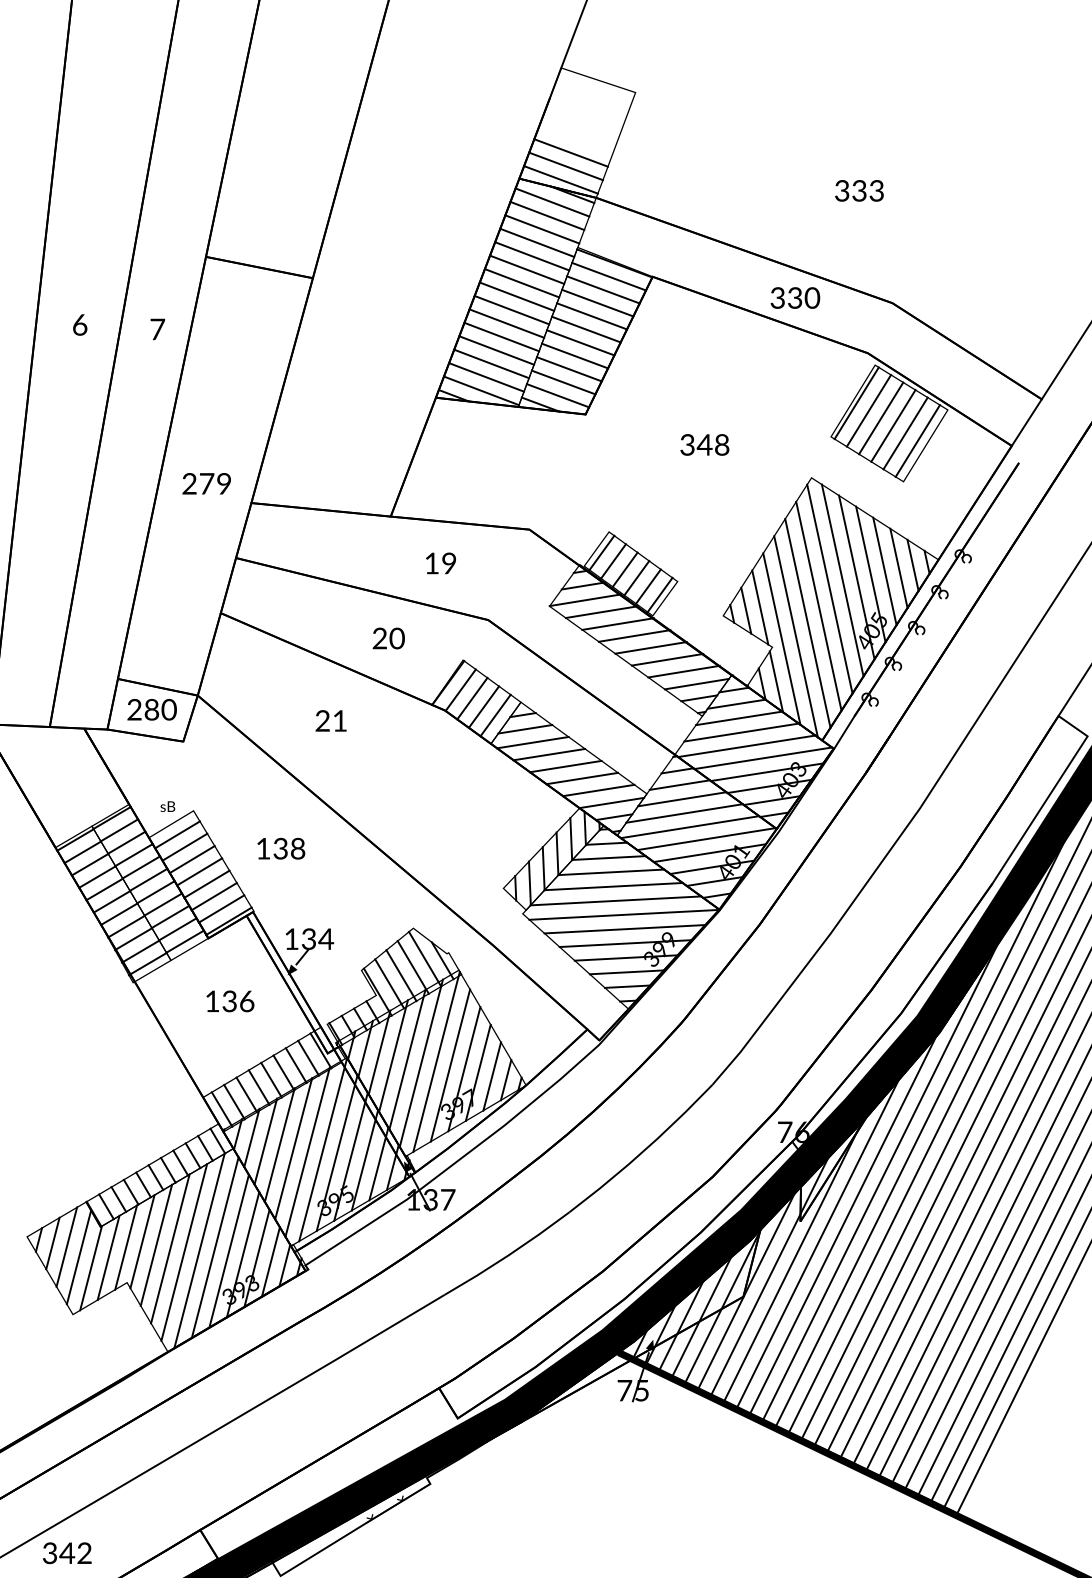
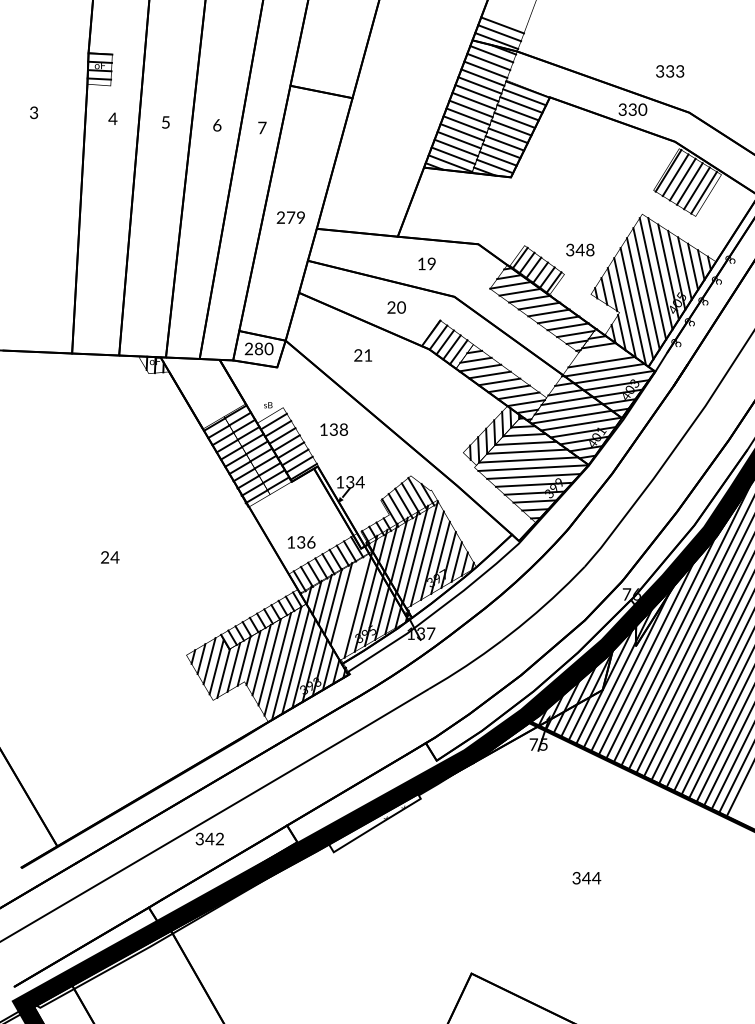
text: (860, 190) -> (670, 71), moved
text: (705, 443) -> (580, 249), moved
line: (739, 717) -> (600, 353), removed
text: (230, 1001) -> (301, 542), moved
line: (307, 1153) -> (349, 606), removed

